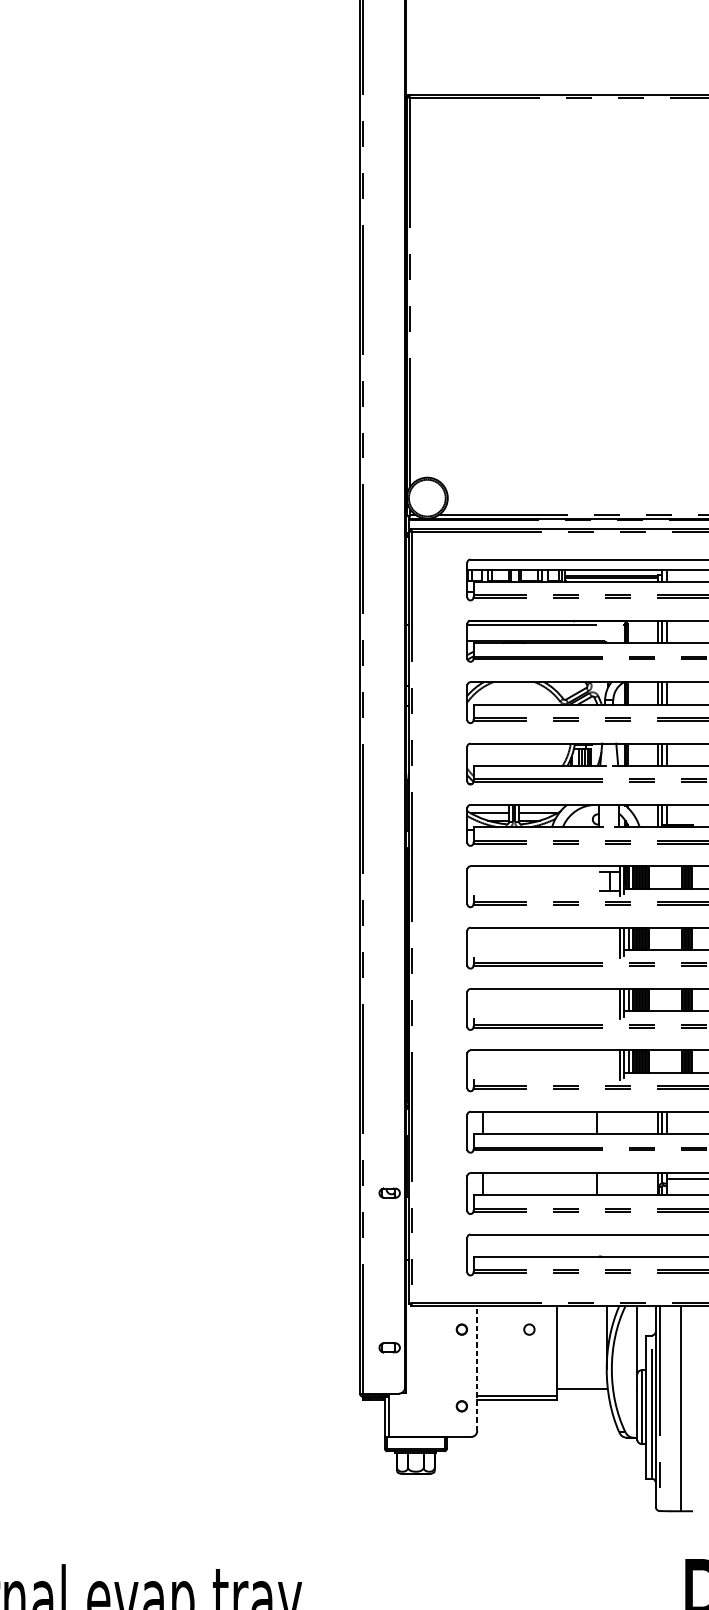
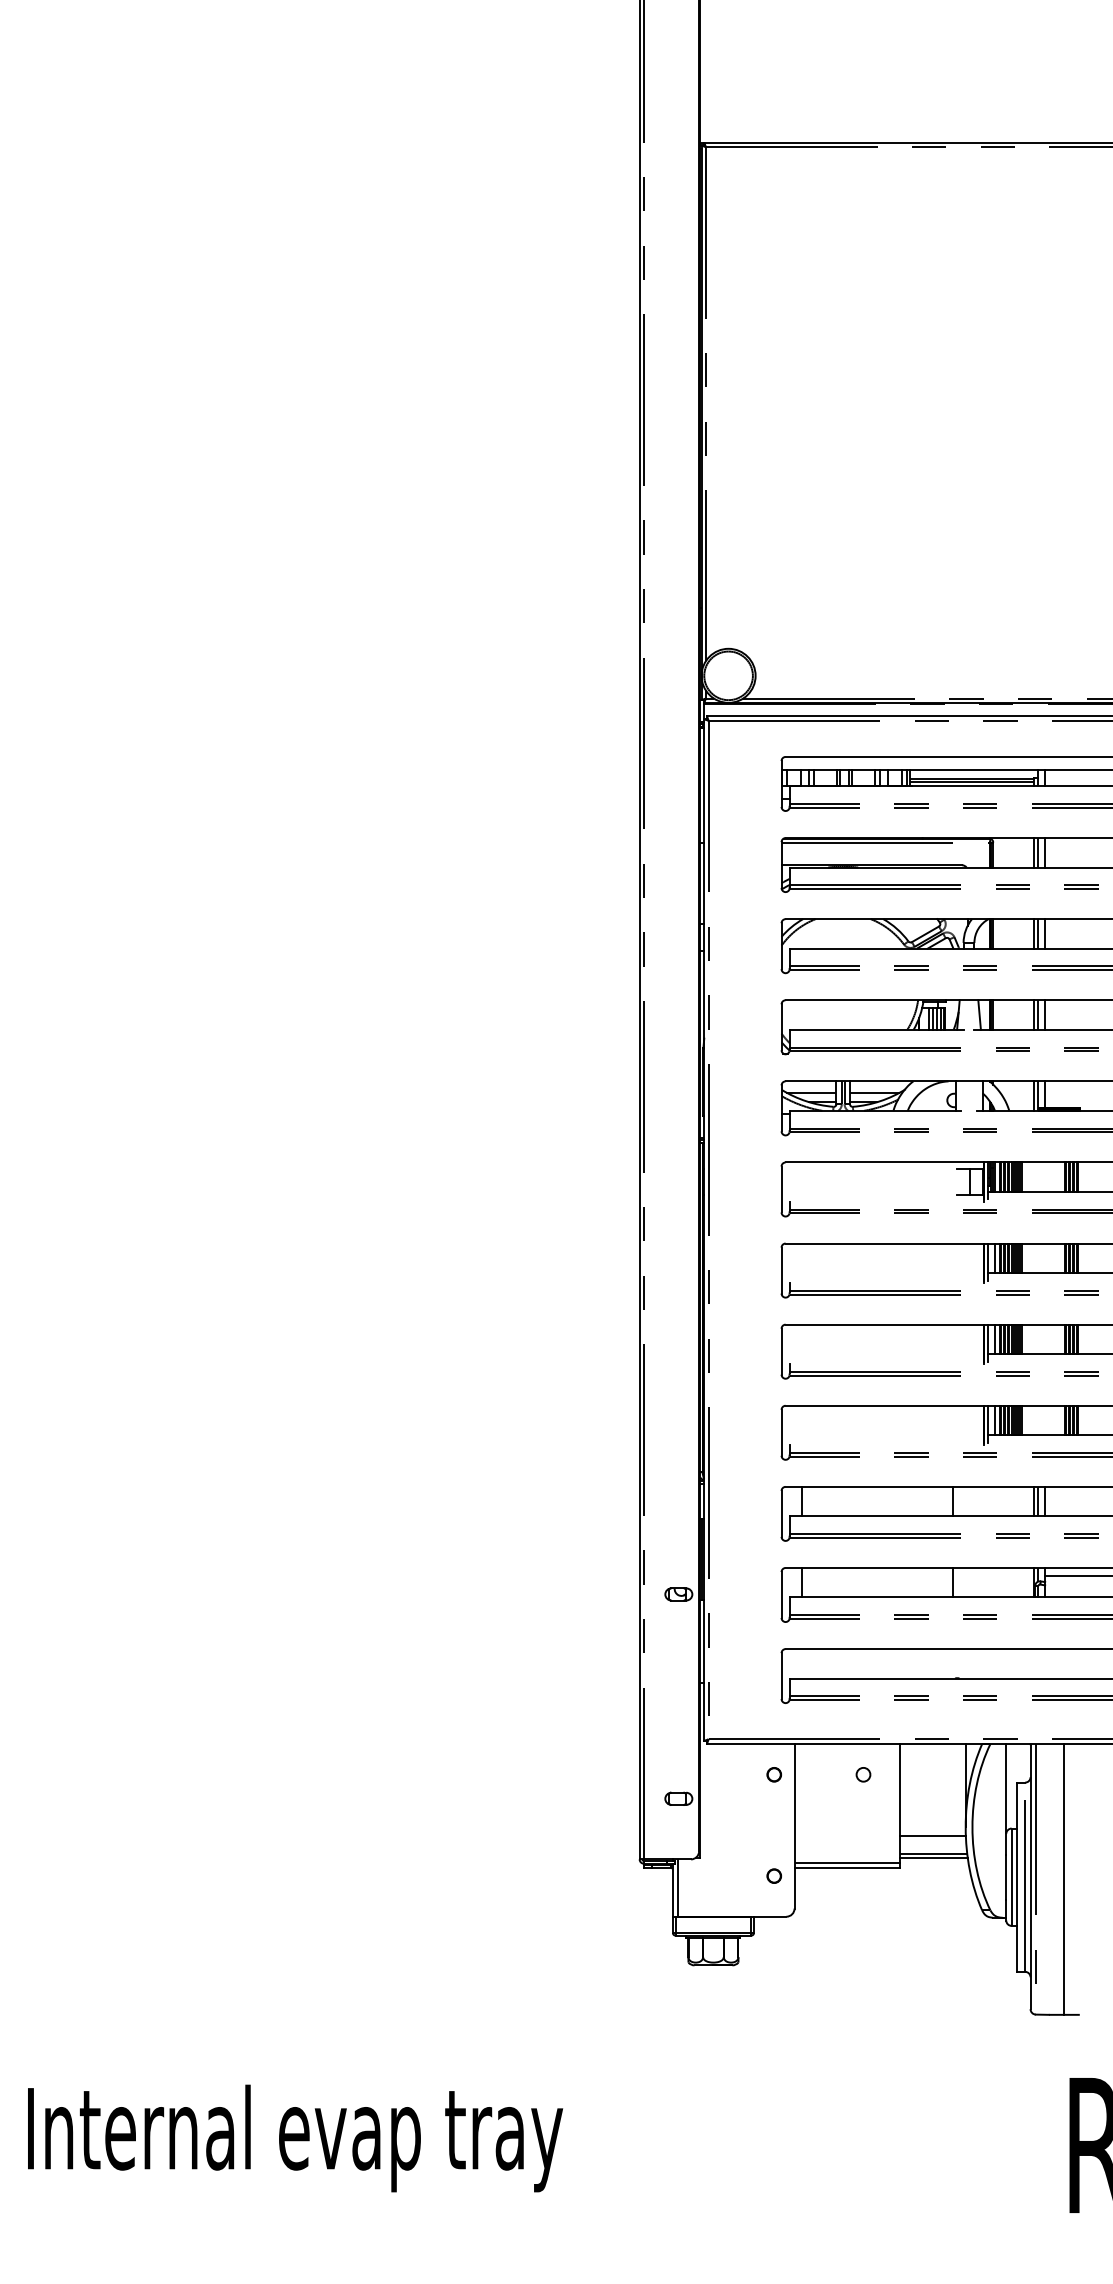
line: (477, 1368) -> (794, 1825), dashed -> solid
line: (581, 1376) -> (932, 1836), added
line: (582, 1392) -> (933, 1858), added

